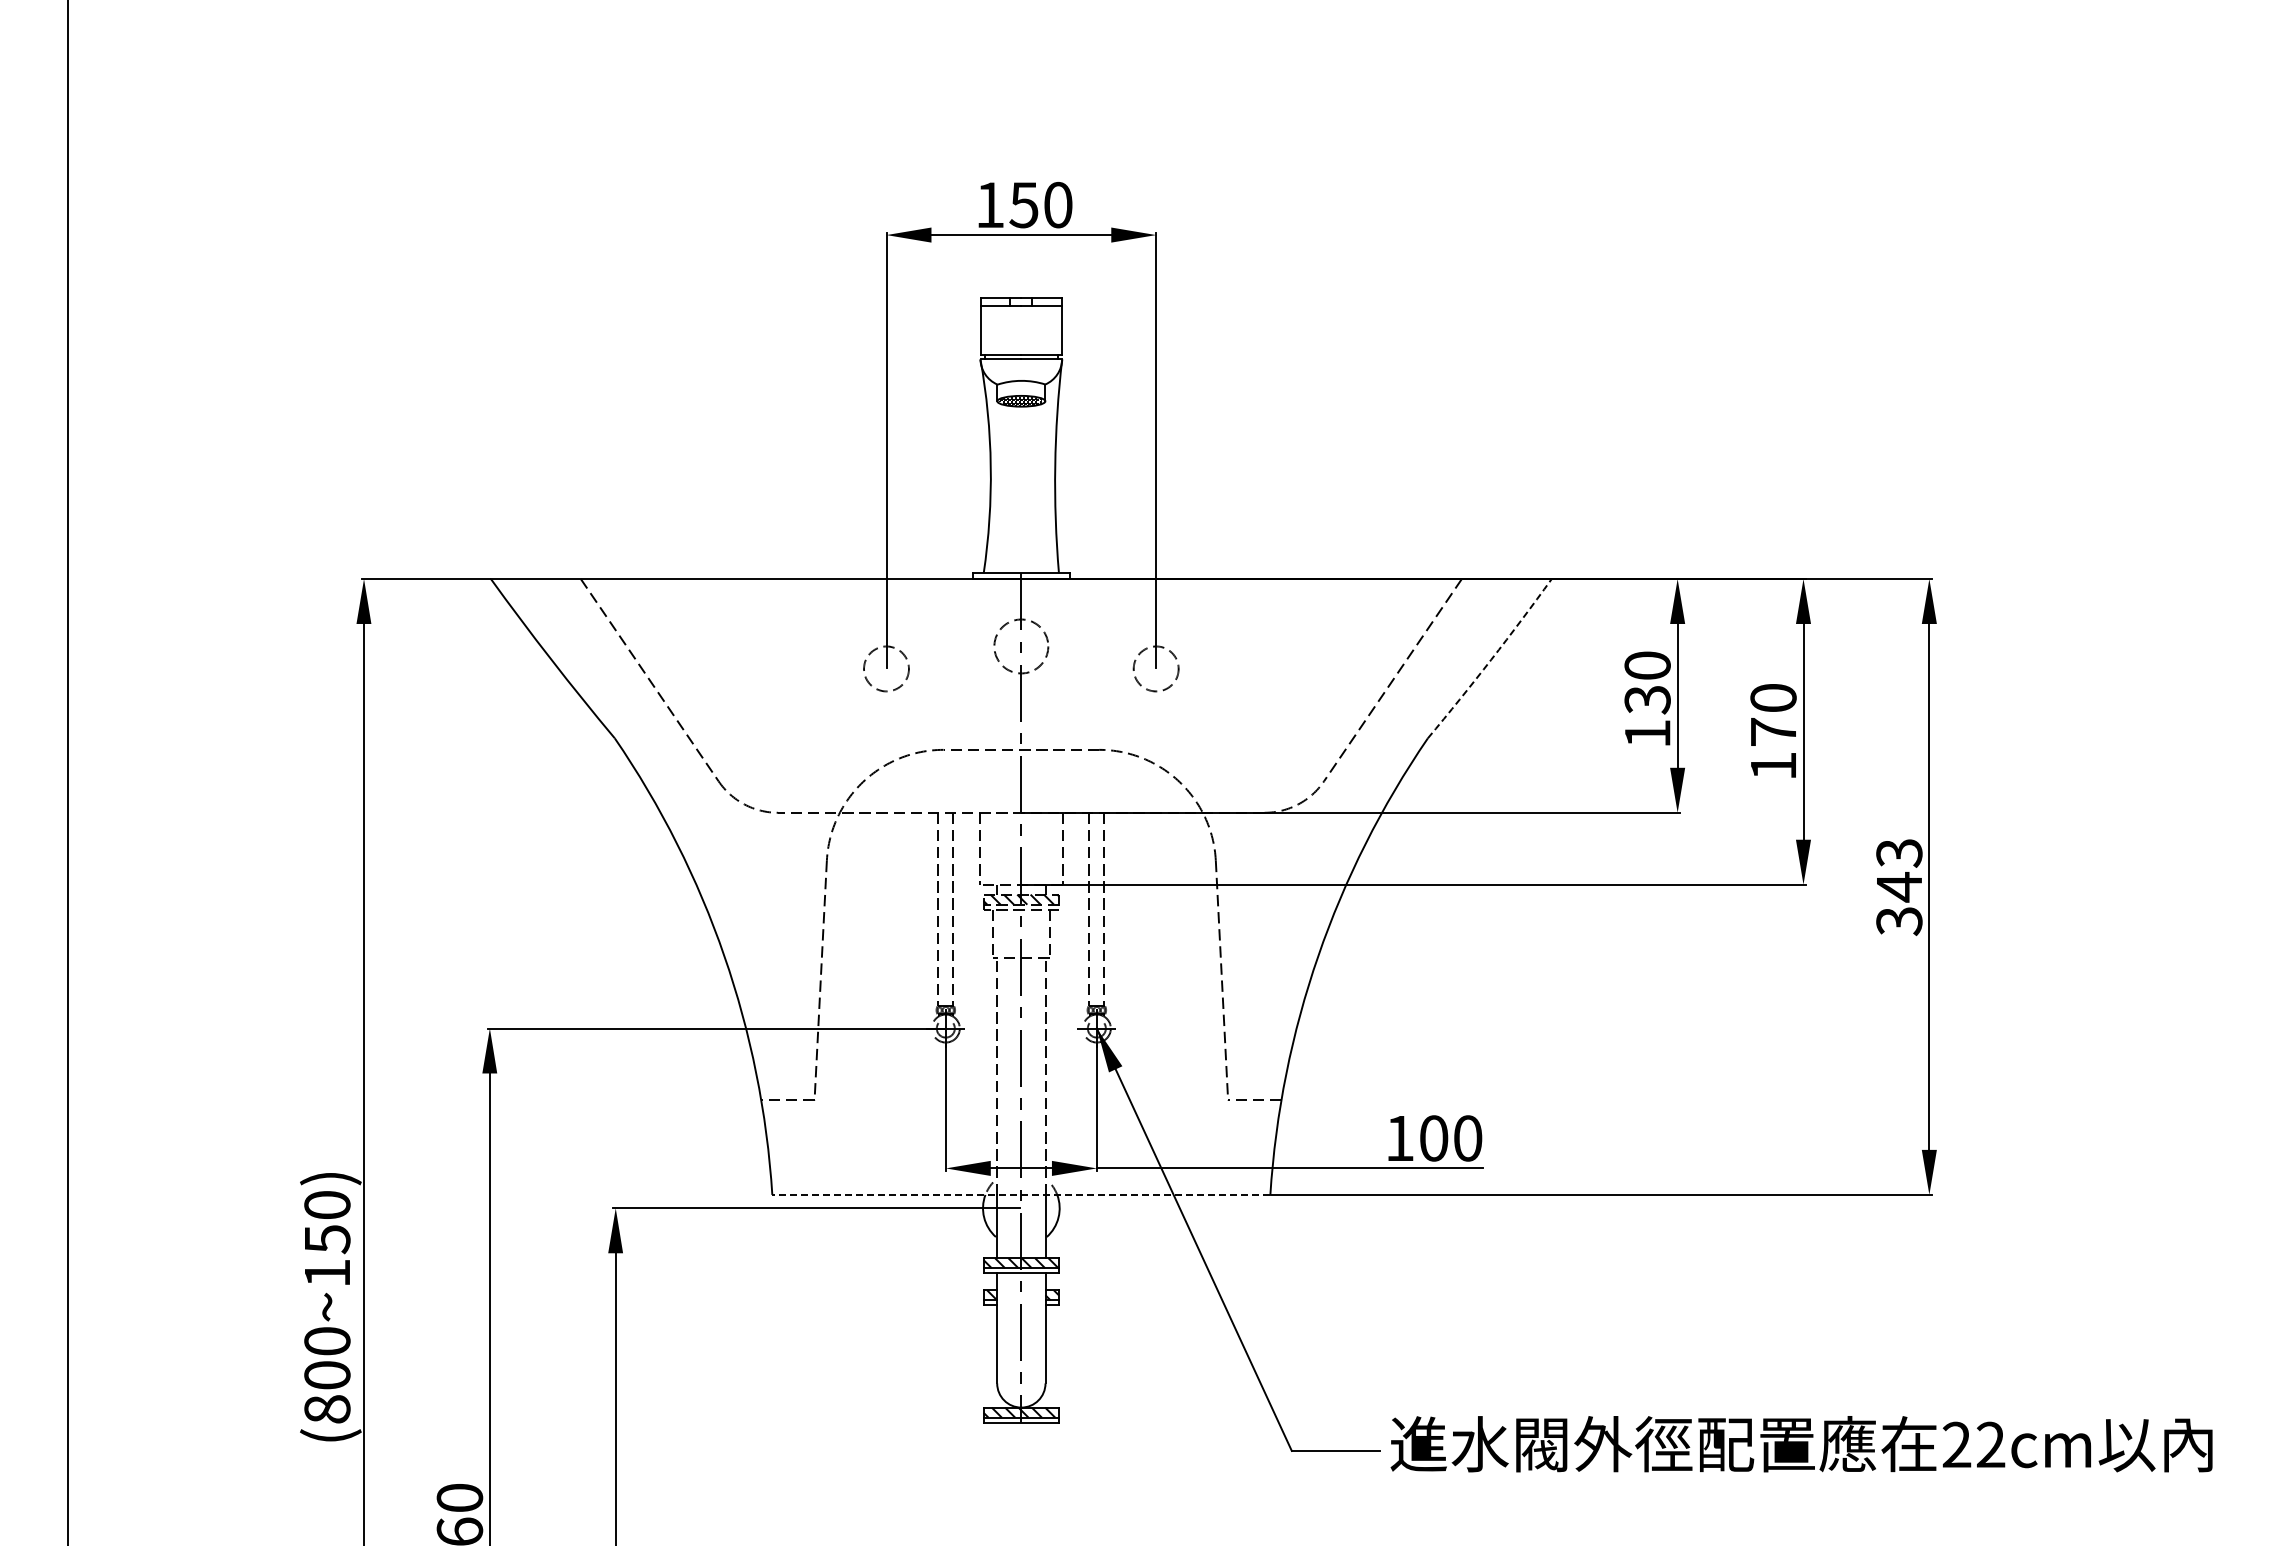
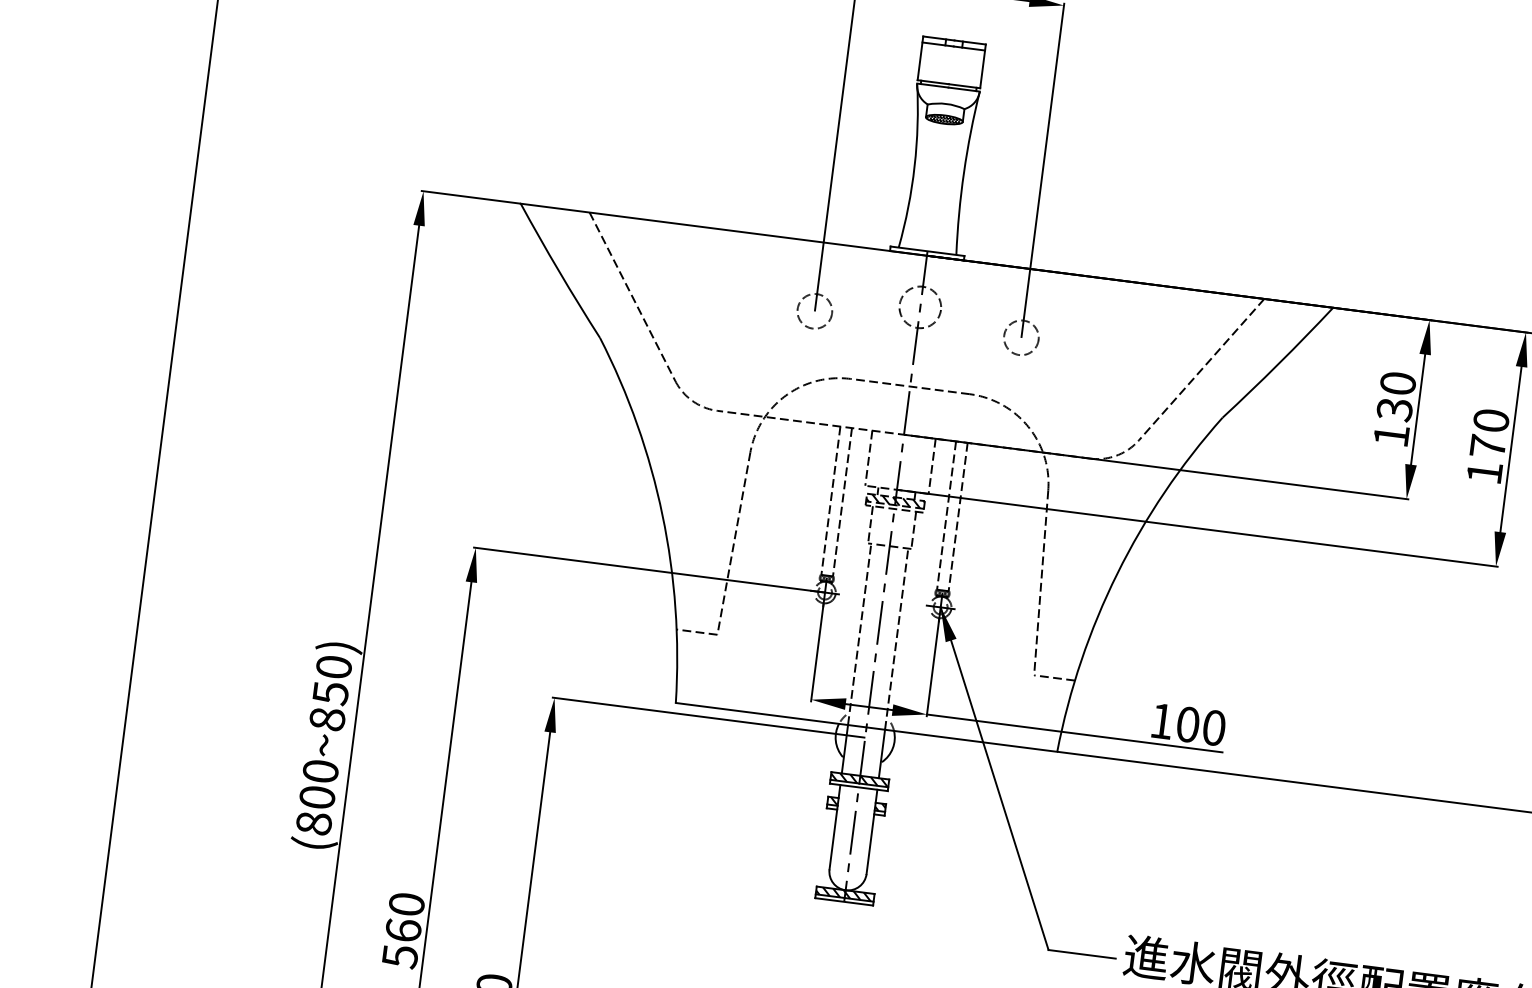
arc: (1491, 659) -> (1279, 363), dashed -> solid
line: (1020, 1194) -> (865, 727), dashed -> solid
text: (327, 1273) -> (327, 719), (800~150) -> (800~850)

